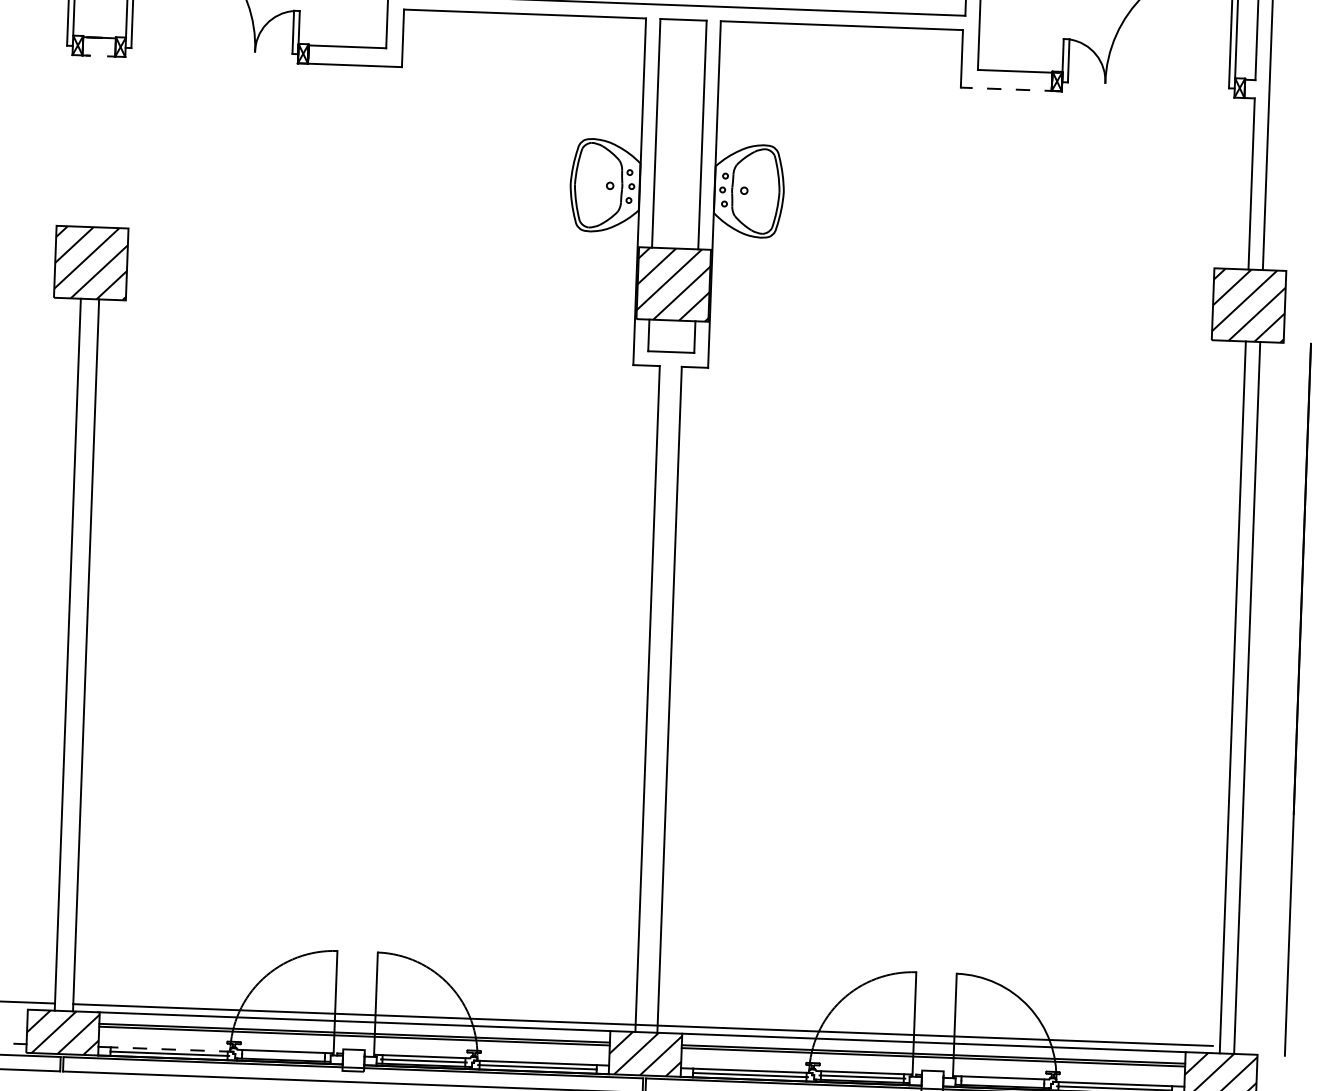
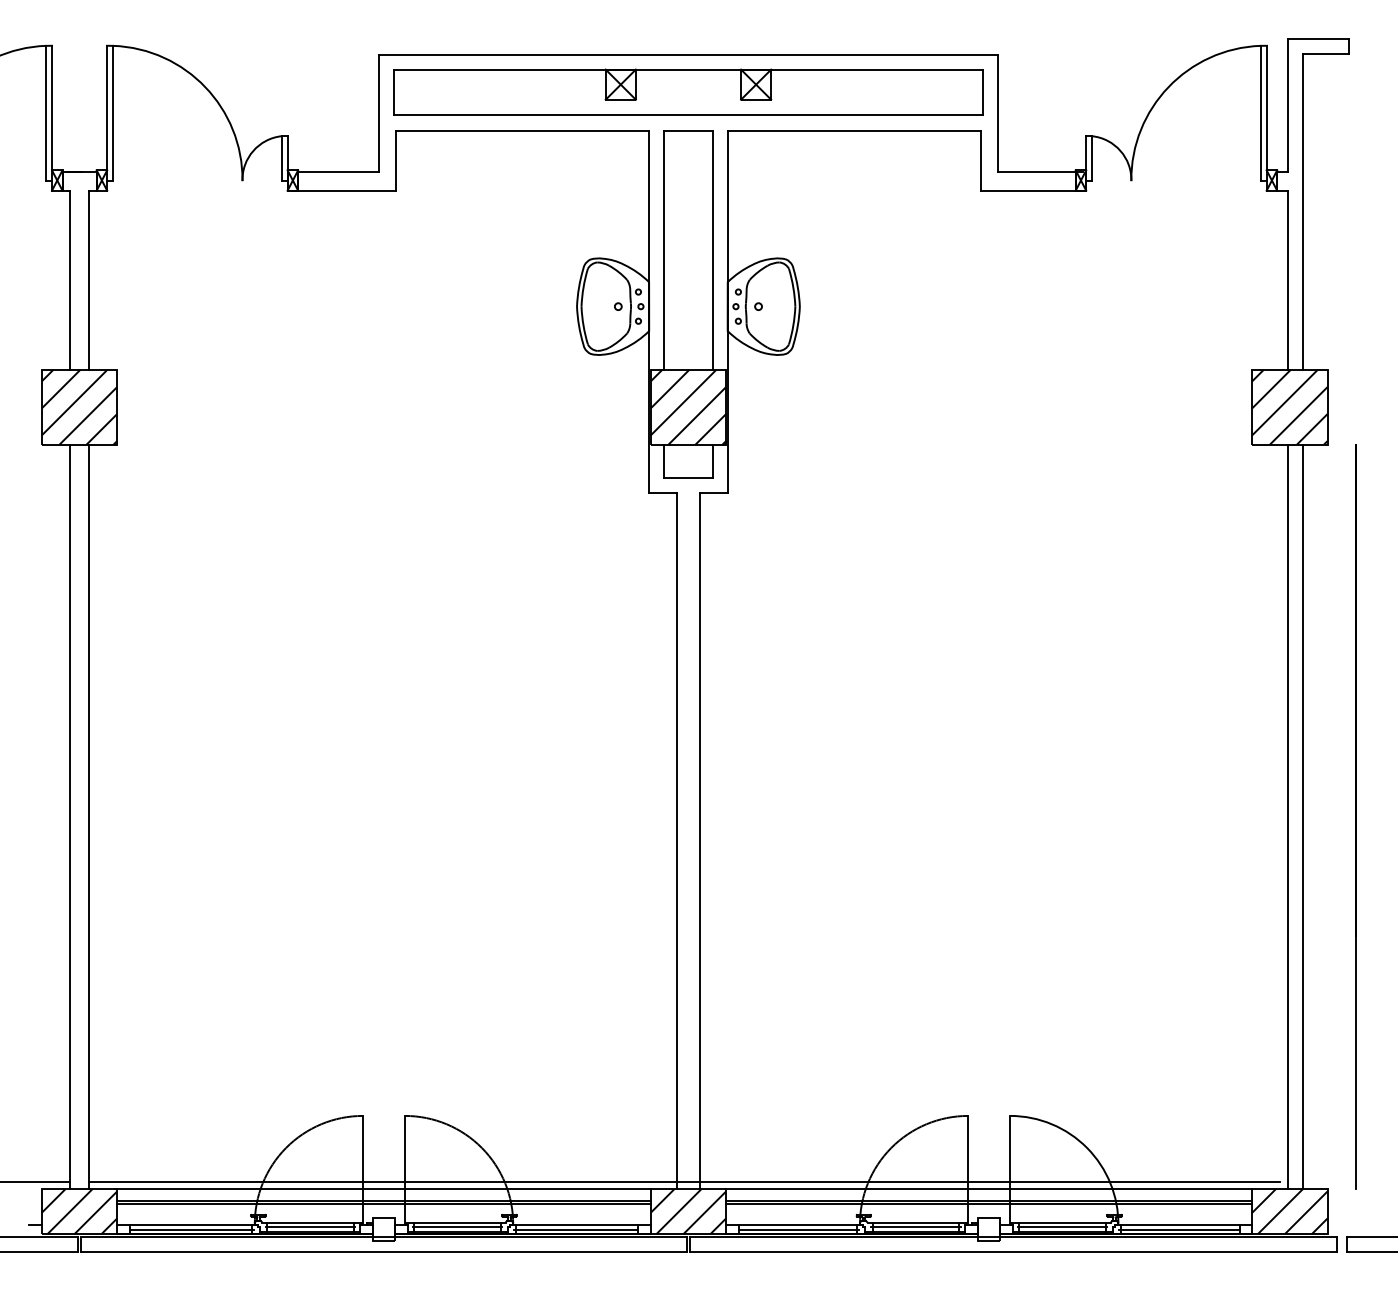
line: (1009, 89) -> (1031, 190), dashed -> solid
line: (87, 140) -> (70, 279), added
line: (105, 141) -> (89, 279), added
line: (171, 1049) -> (193, 1225), dashed -> solid
line: (283, 1055) -> (310, 1227), added
line: (1002, 1082) -> (1062, 1227), added

